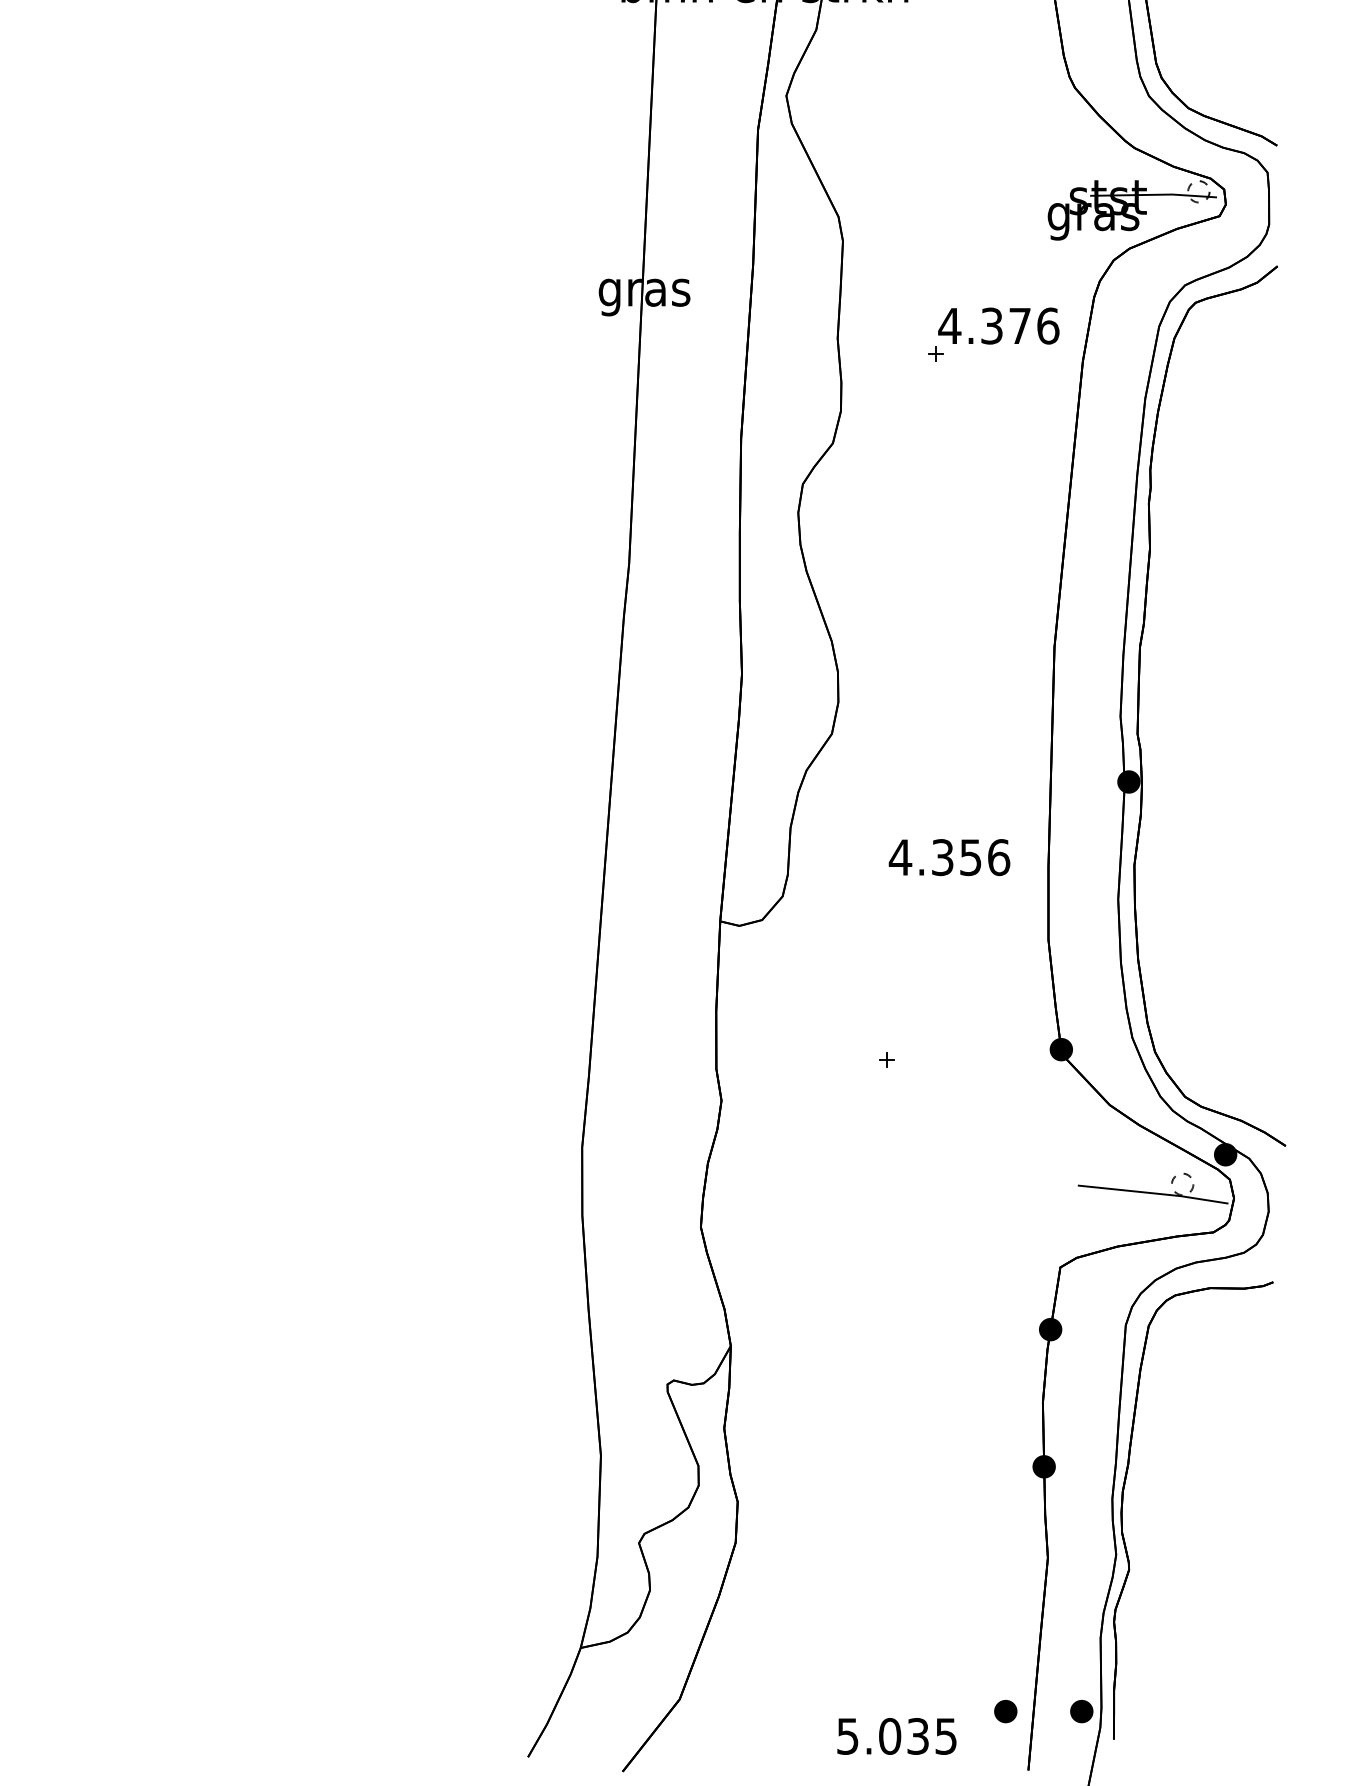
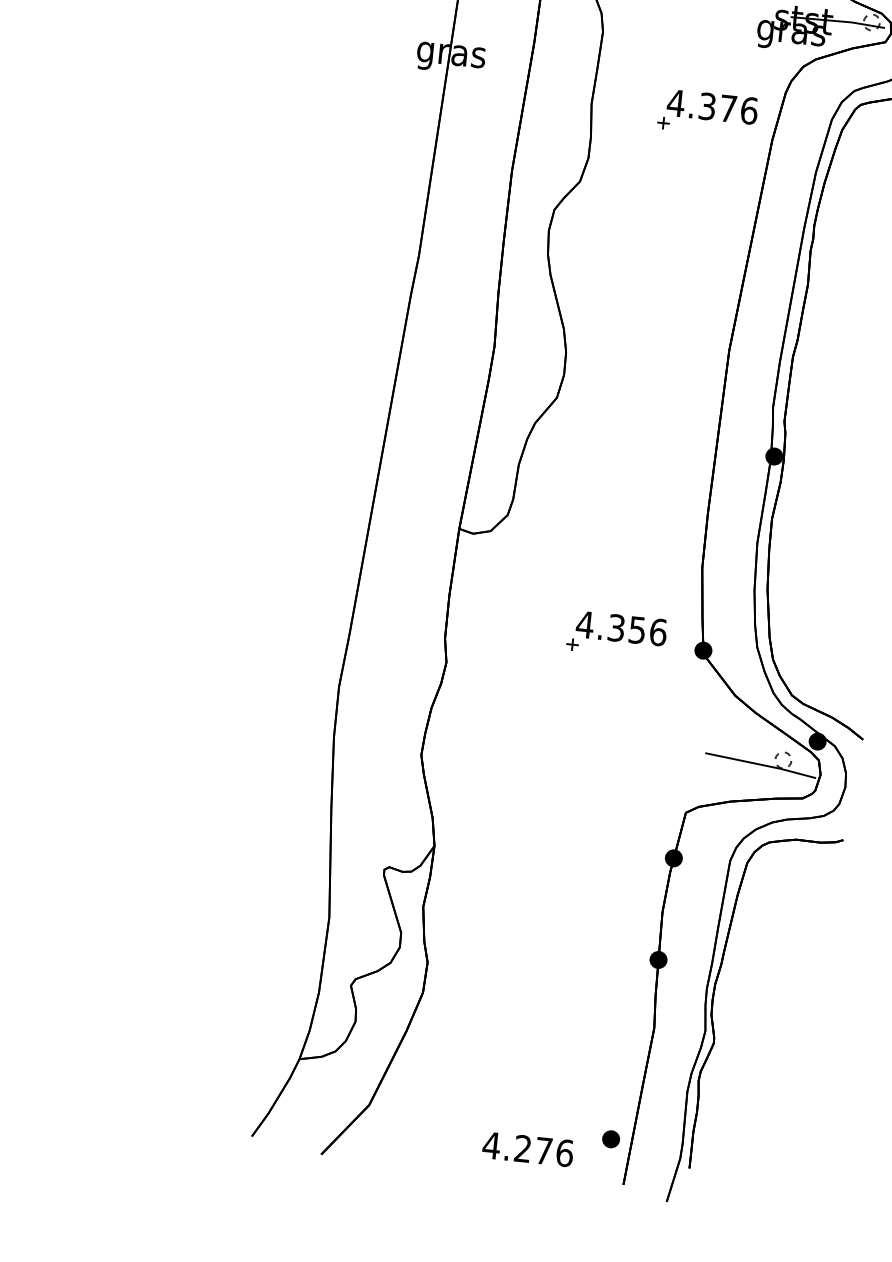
text: (949, 857) -> (621, 628), moved
part: (1081, 1711) -> (667, 1145), removed
text: (896, 1736) -> (527, 1149), 5.035 -> 4.276

